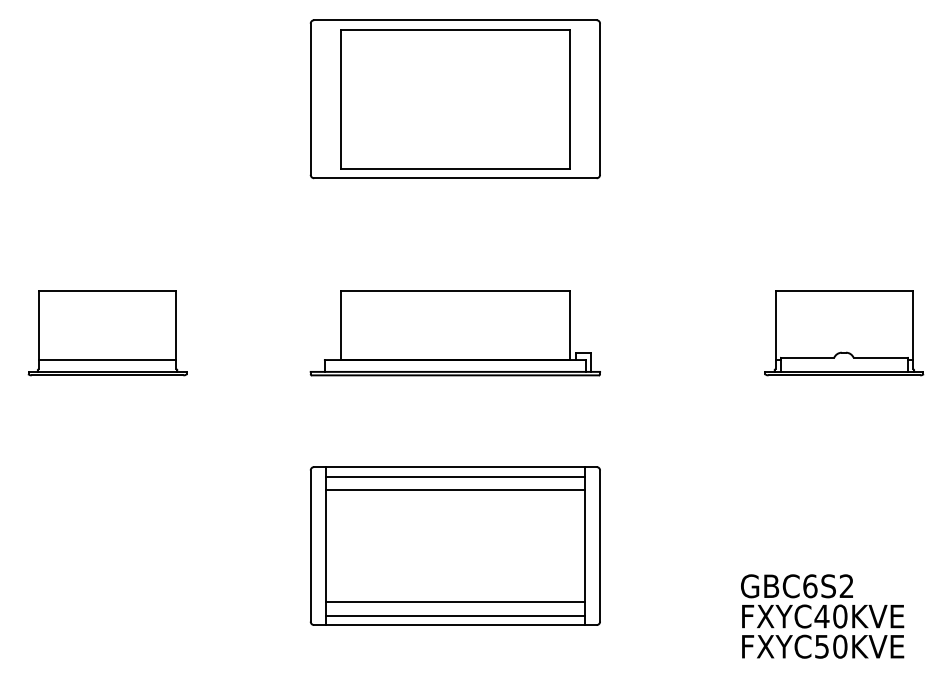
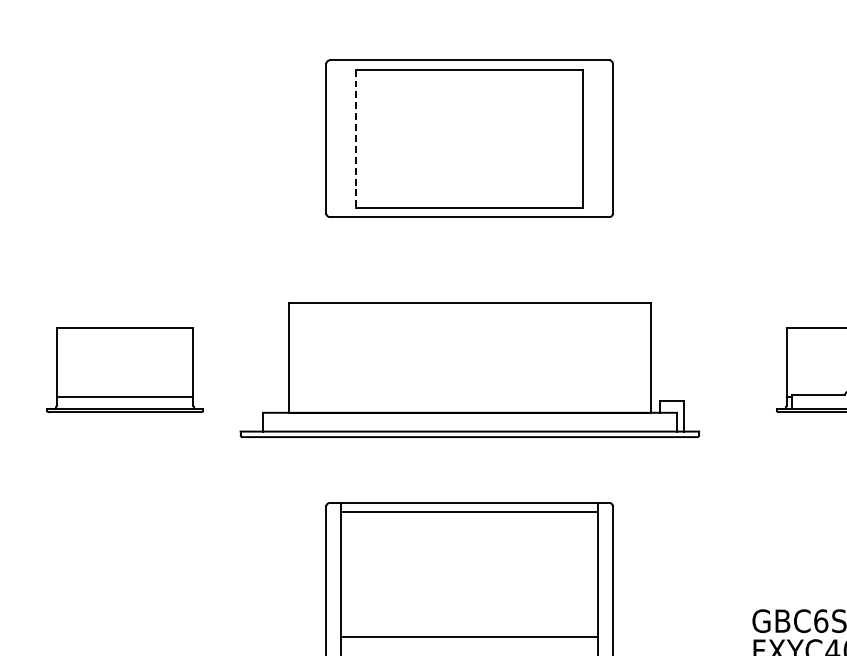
line: (341, 99) -> (356, 138), solid -> dashed
part: (454, 333) -> (468, 370), size x1.6
line: (455, 490) -> (469, 526), removed
line: (455, 615) -> (469, 650), removed

